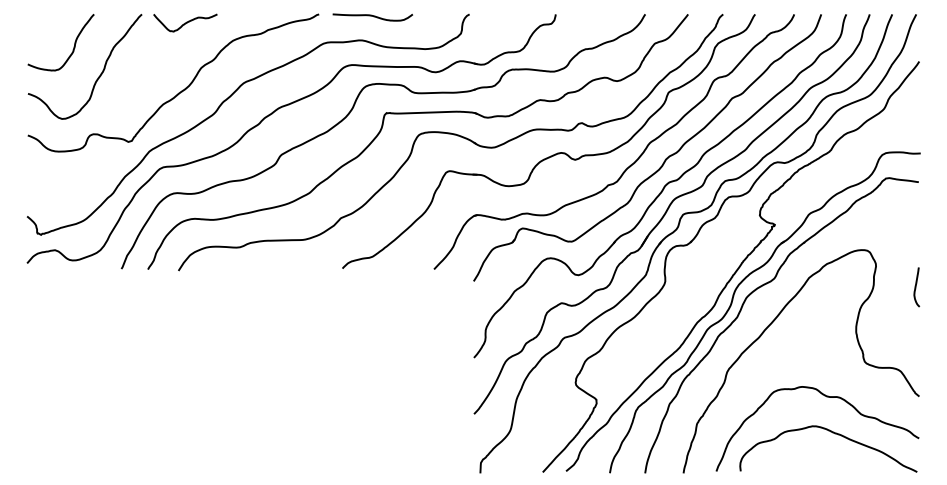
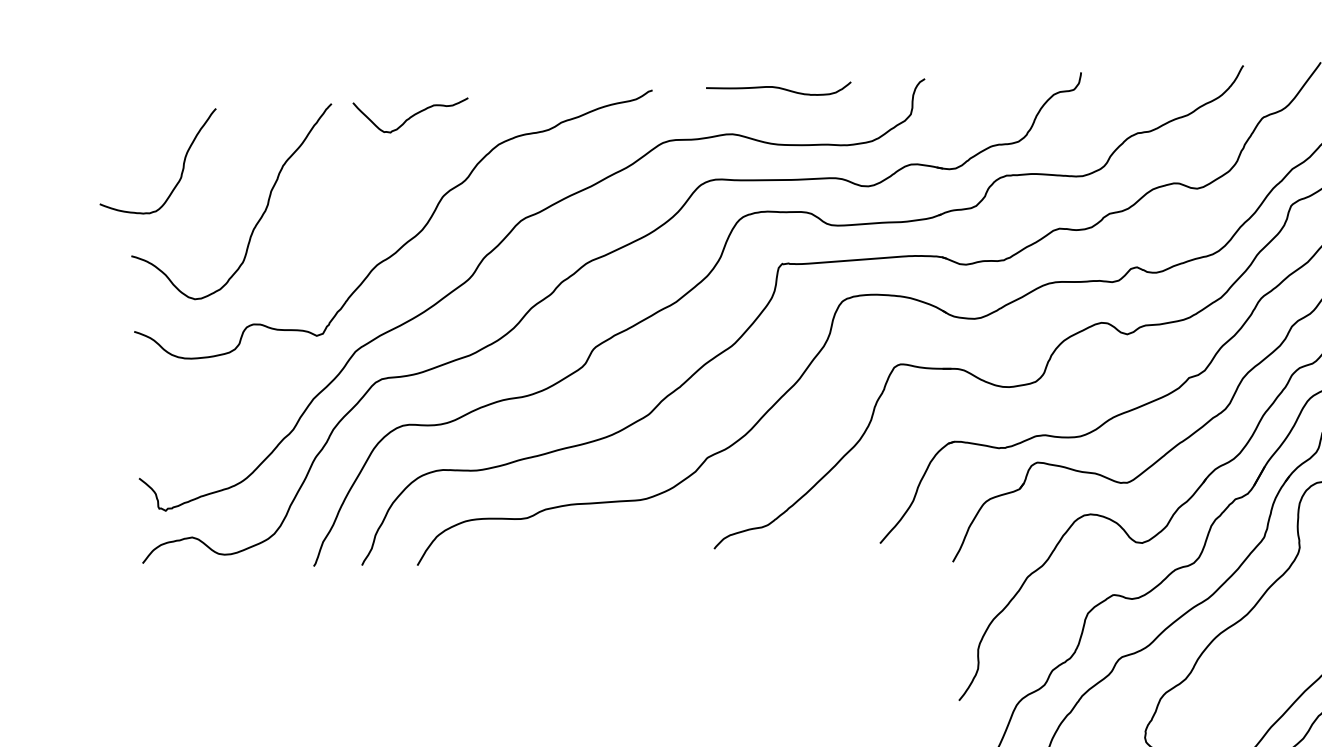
curve: (372, 16) -> (778, 88), moved
curve: (73, 46) -> (181, 168), moved

